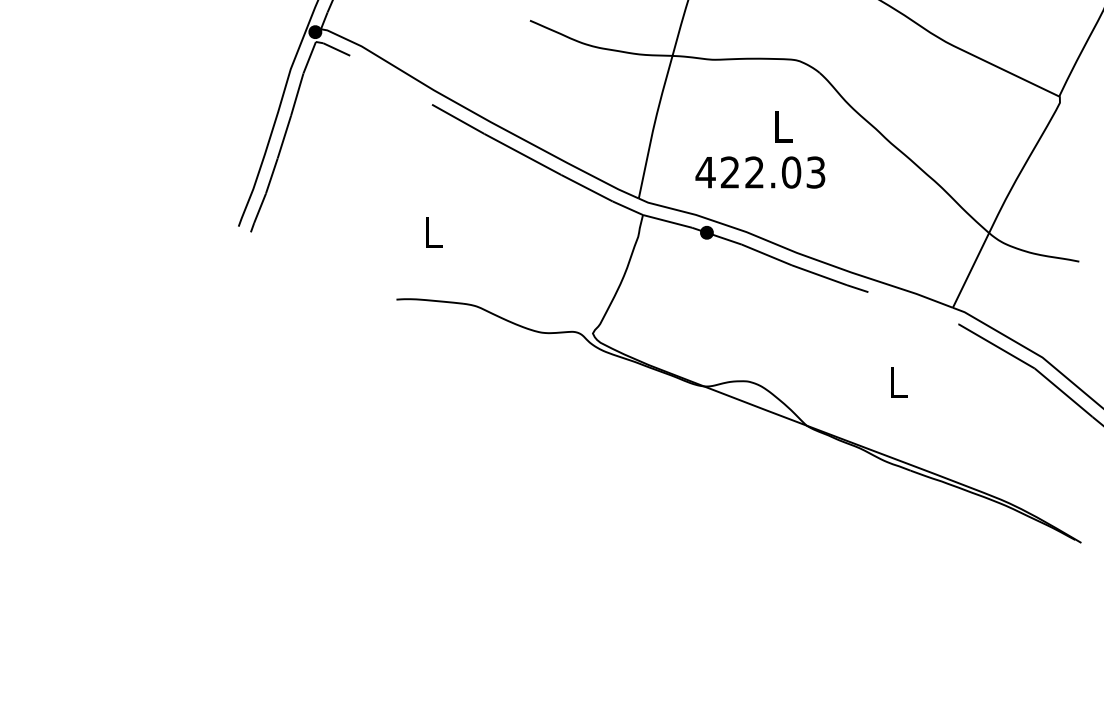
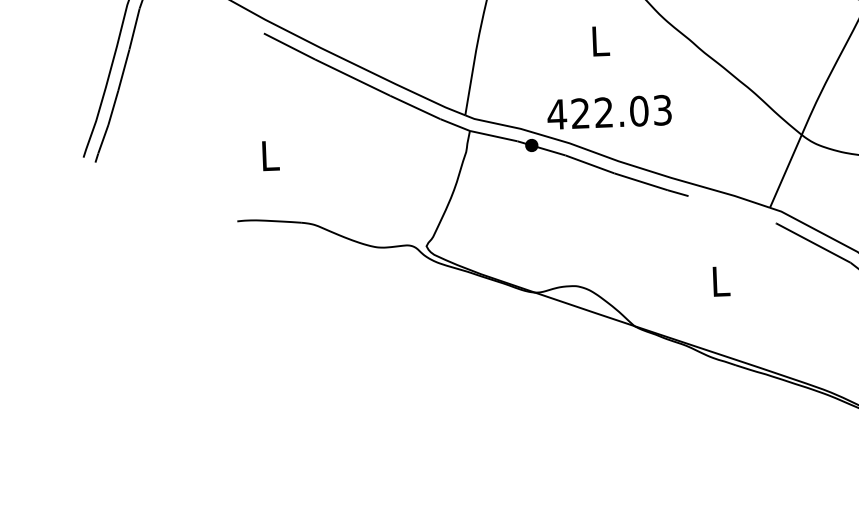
text: (760, 172) -> (609, 112), moved

